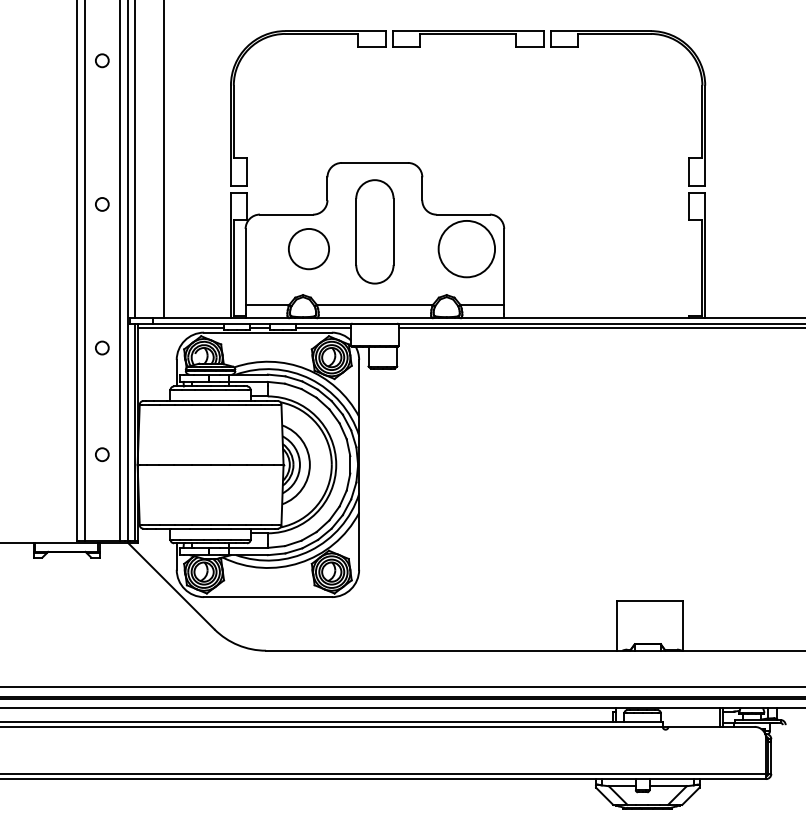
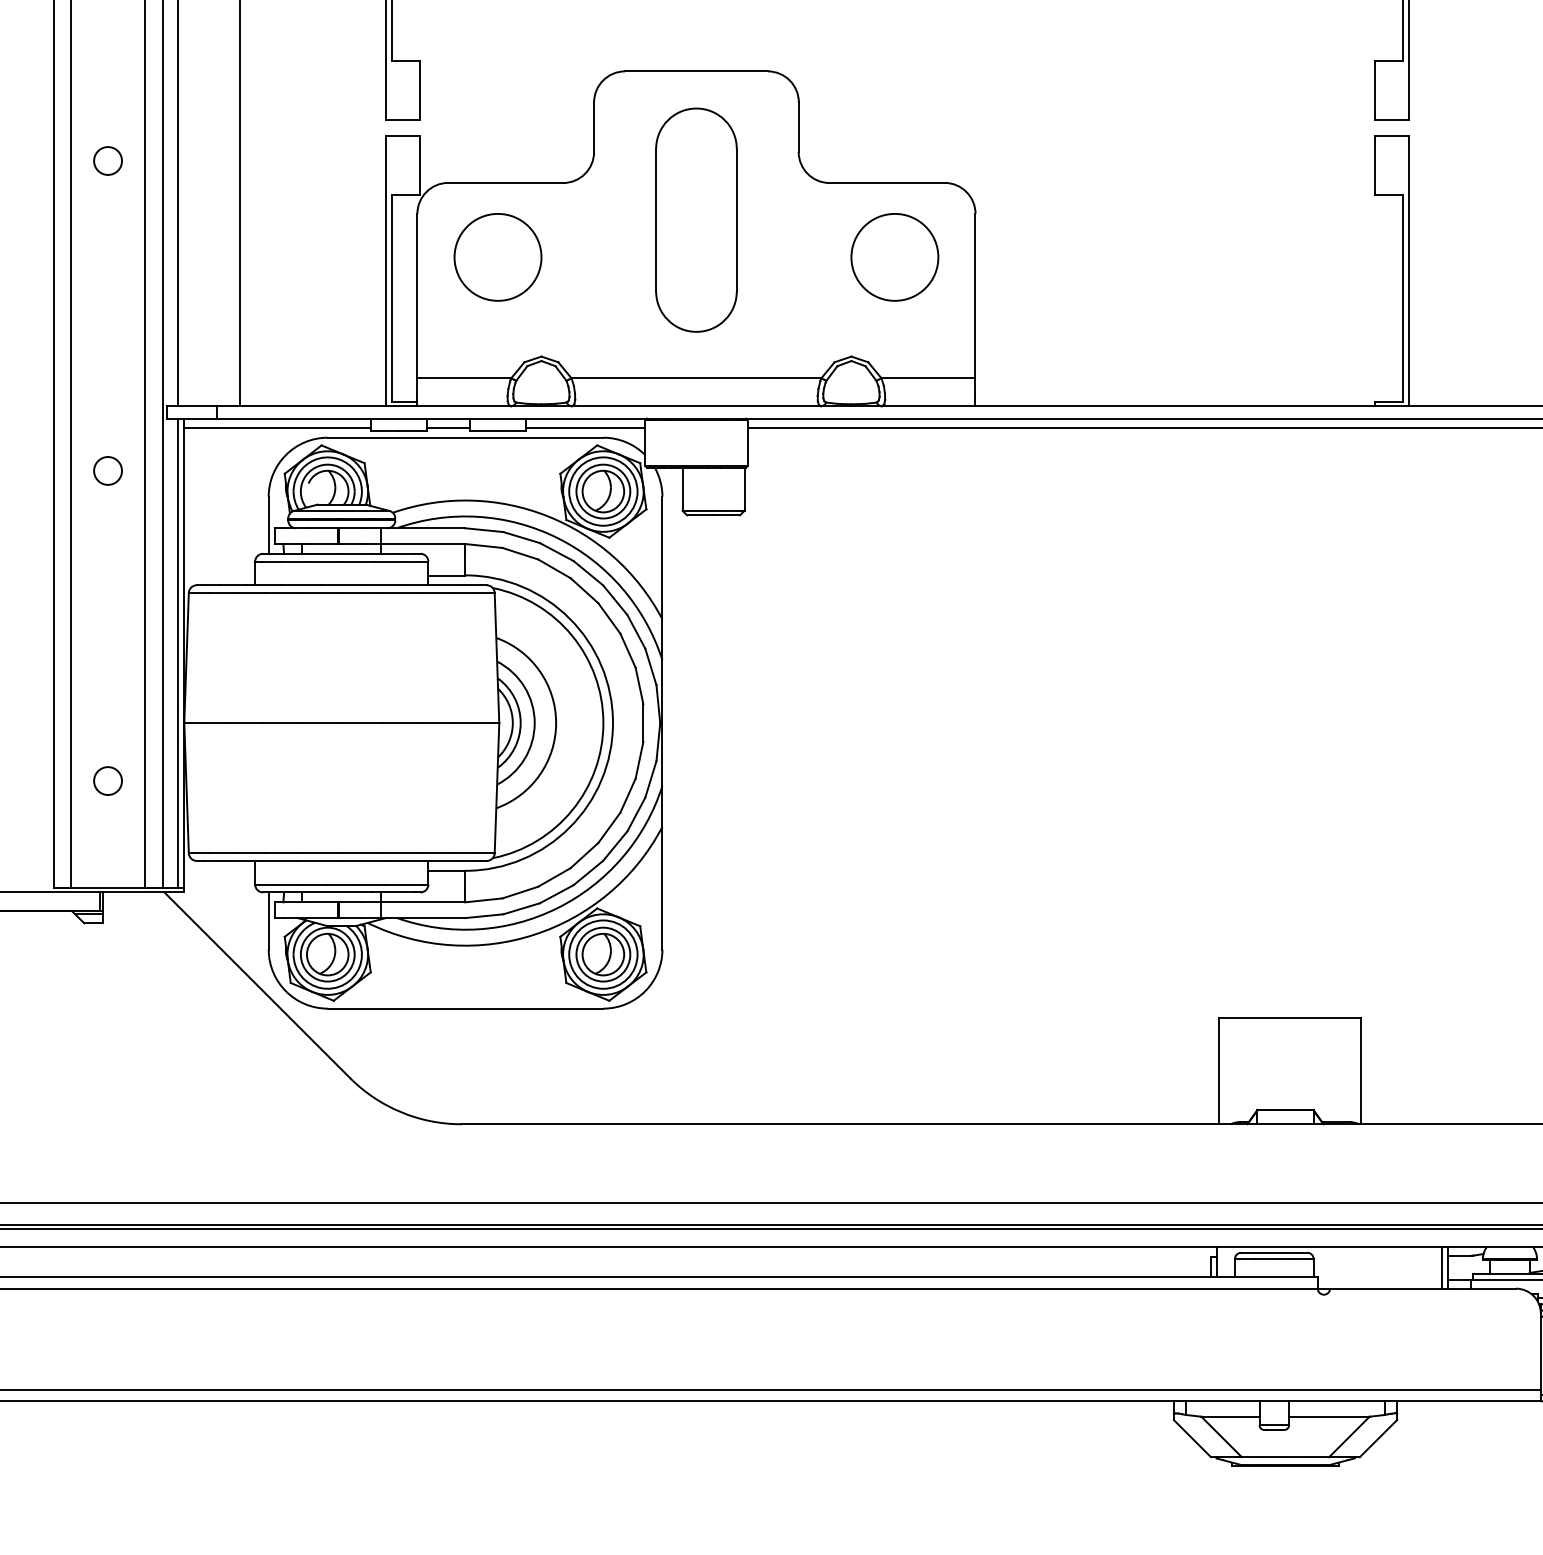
circle: (466, 248) -> (894, 256), size x0.71
circle: (308, 249) -> (496, 258), moved
circle: (102, 454) -> (108, 780), moved

